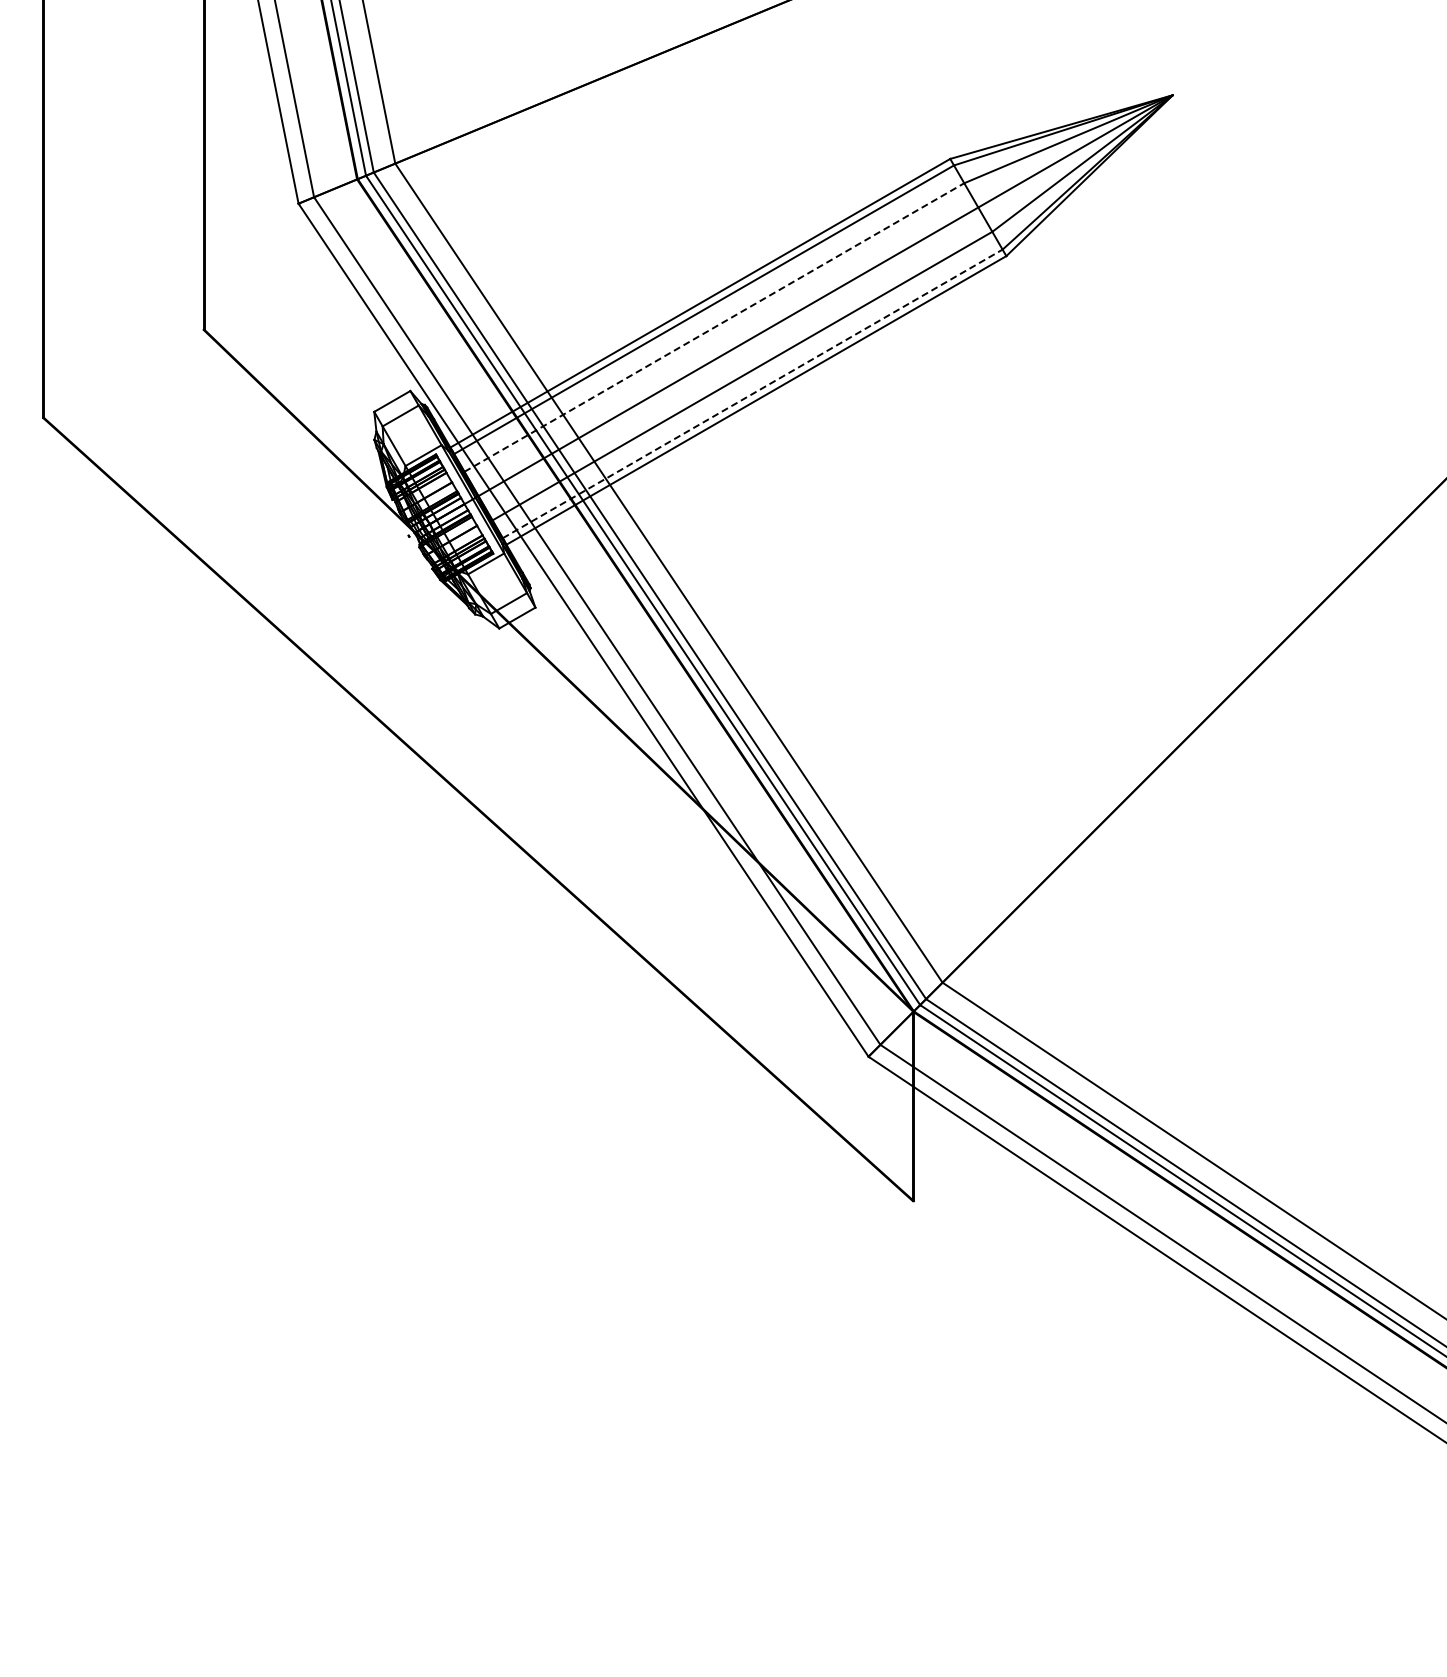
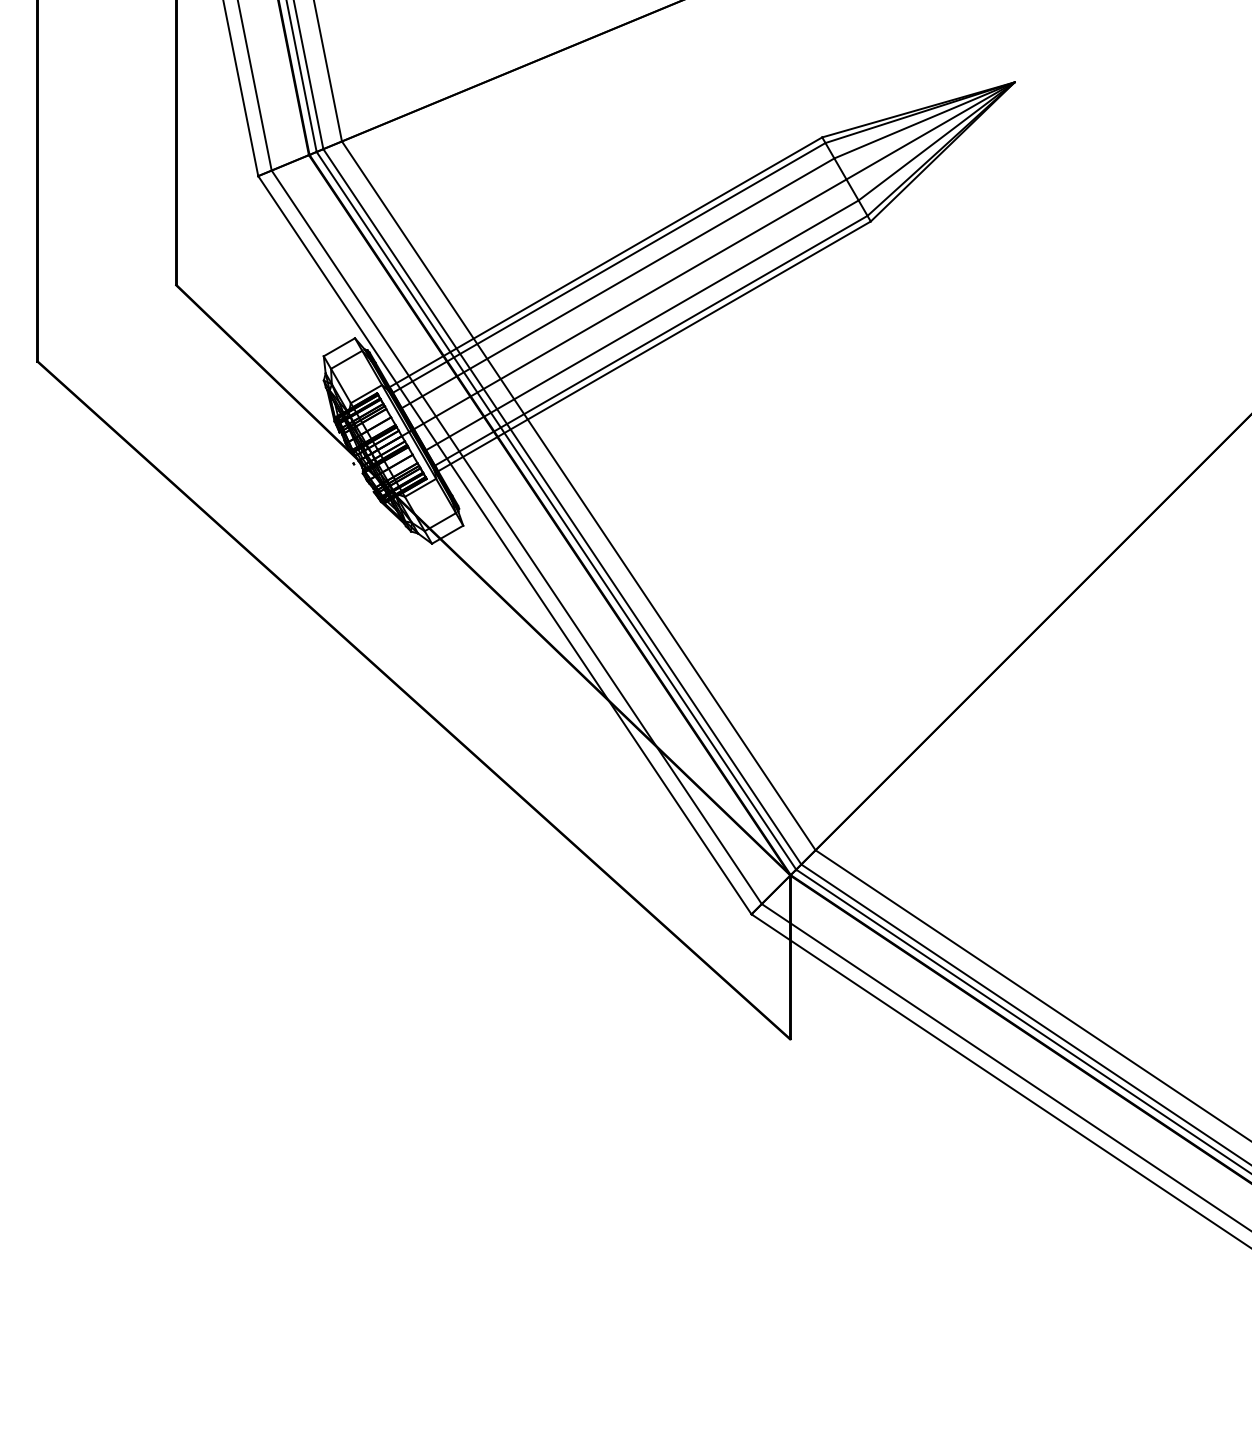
line: (714, 327) -> (618, 283), dashed -> solid
line: (752, 393) -> (651, 340), dashed -> solid

